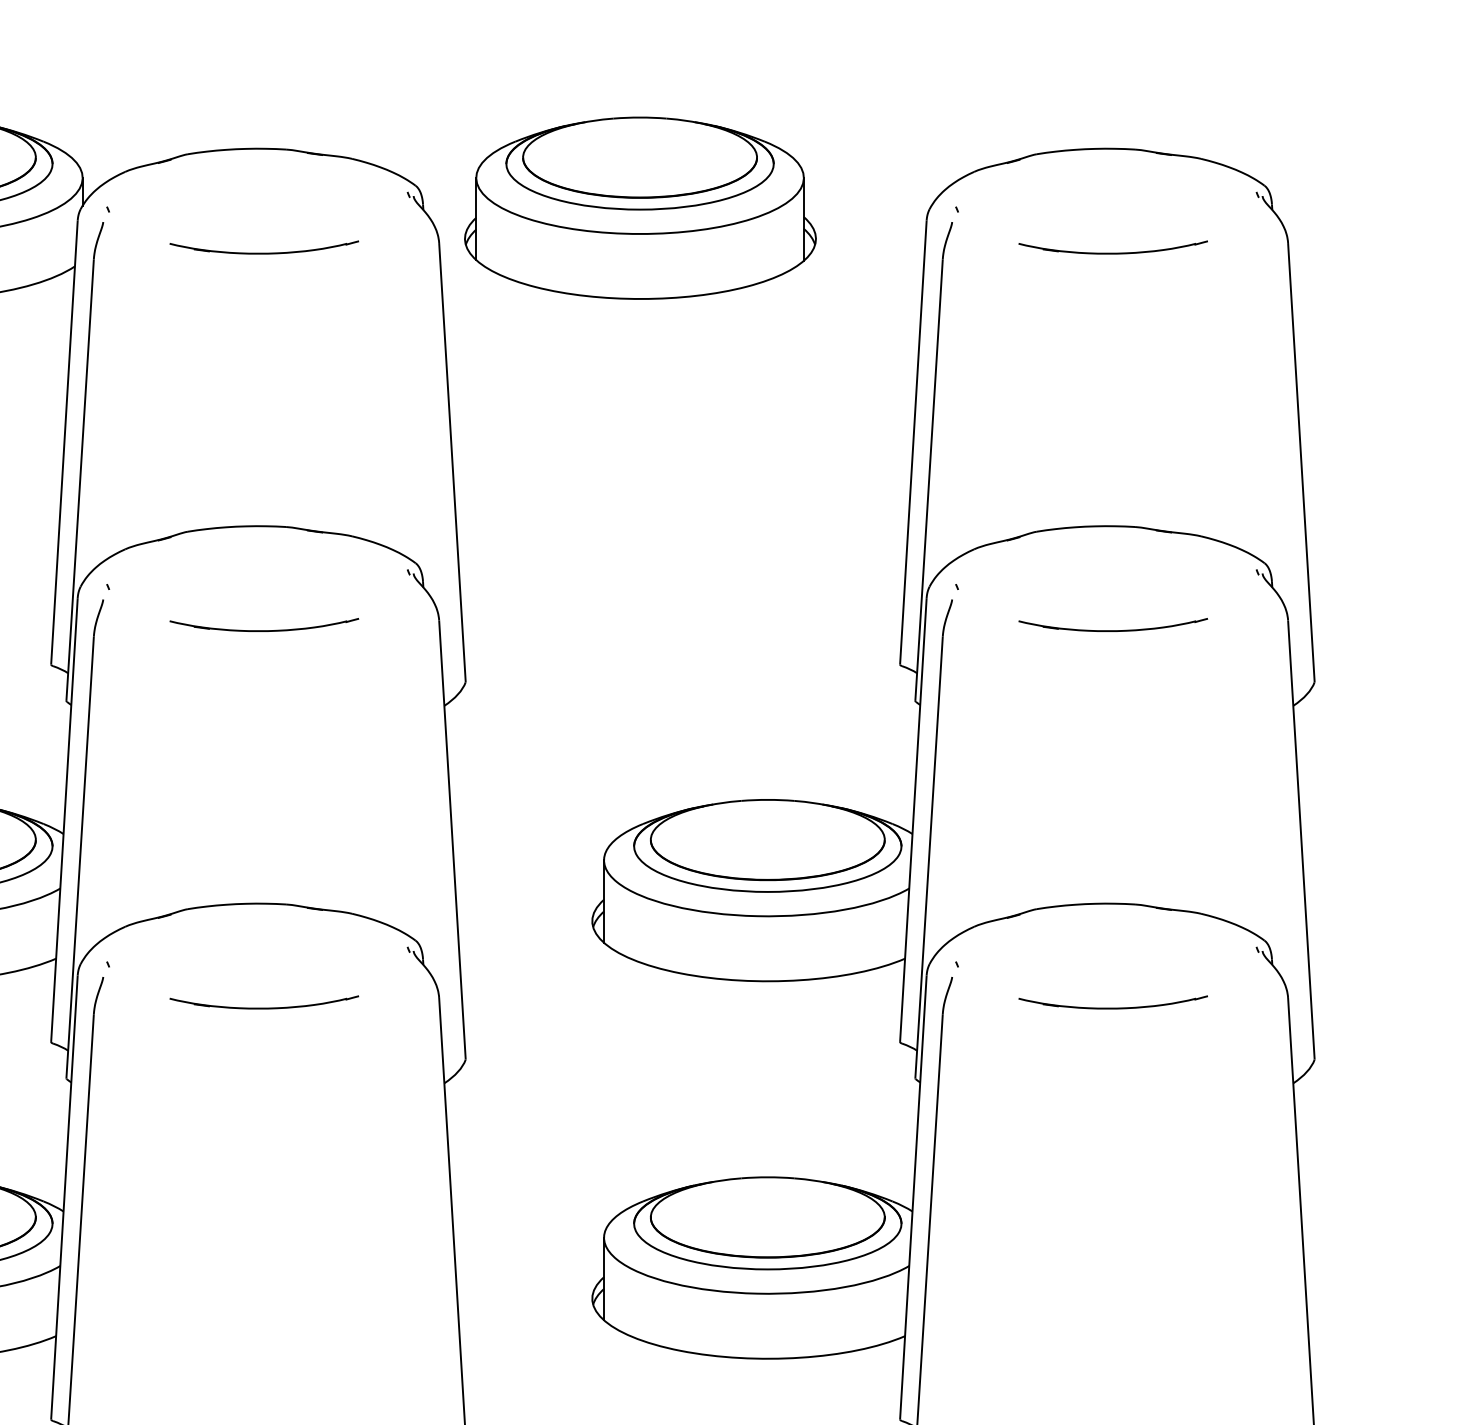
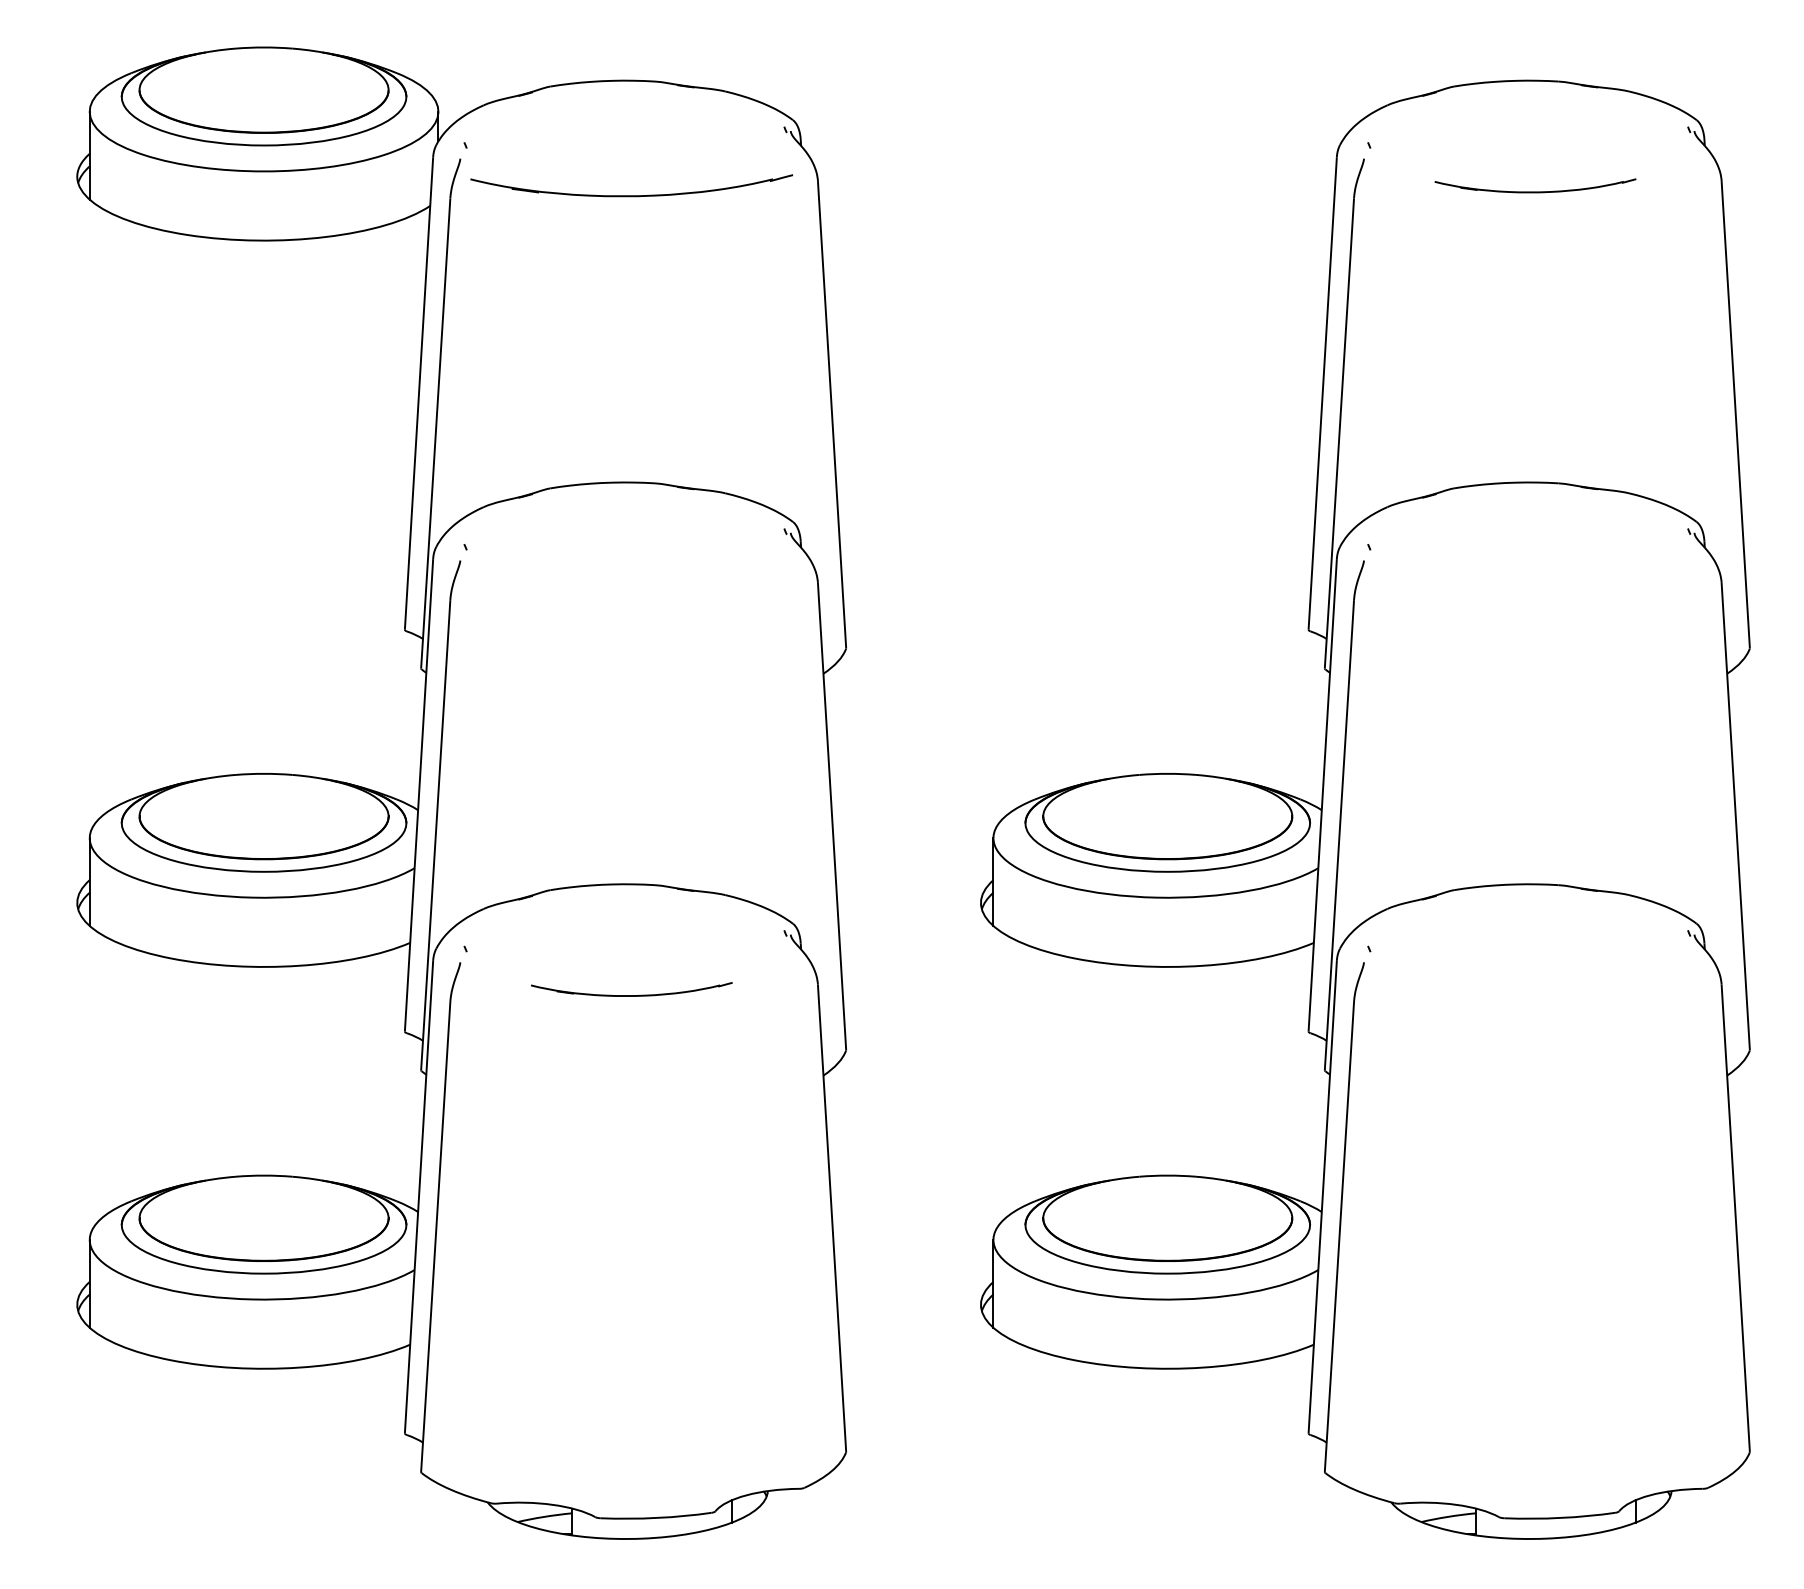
part: (639, 207) -> (1031, 143), removed
part: (264, 247) -> (631, 185), size x1.6
part: (264, 624) -> (631, 587), removed
part: (1113, 624) -> (1535, 587), removed
part: (1113, 1002) -> (1535, 989), removed

